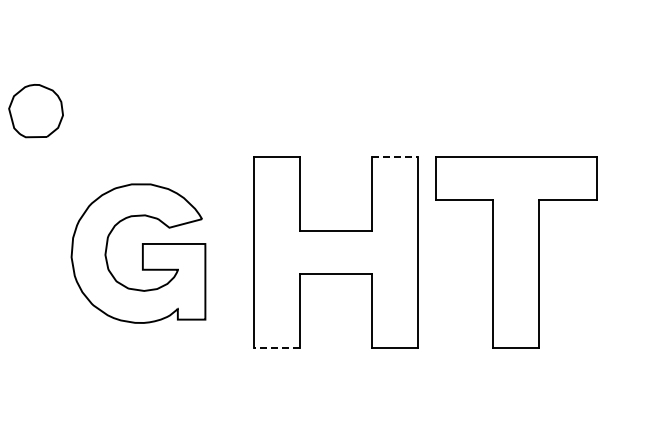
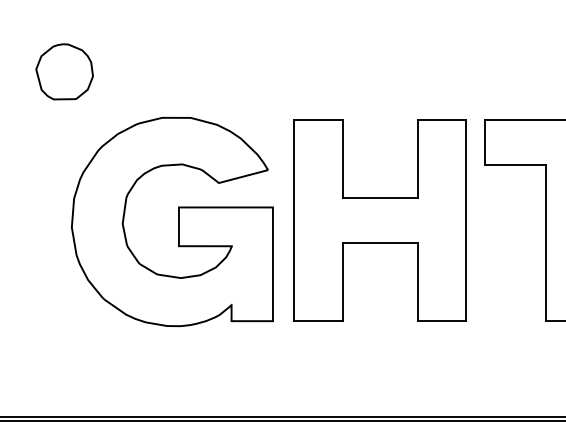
line: (394, 156) -> (441, 119), dashed -> solid
part: (138, 253) -> (172, 221), size x1.43
line: (277, 347) -> (318, 320), dashed -> solid

